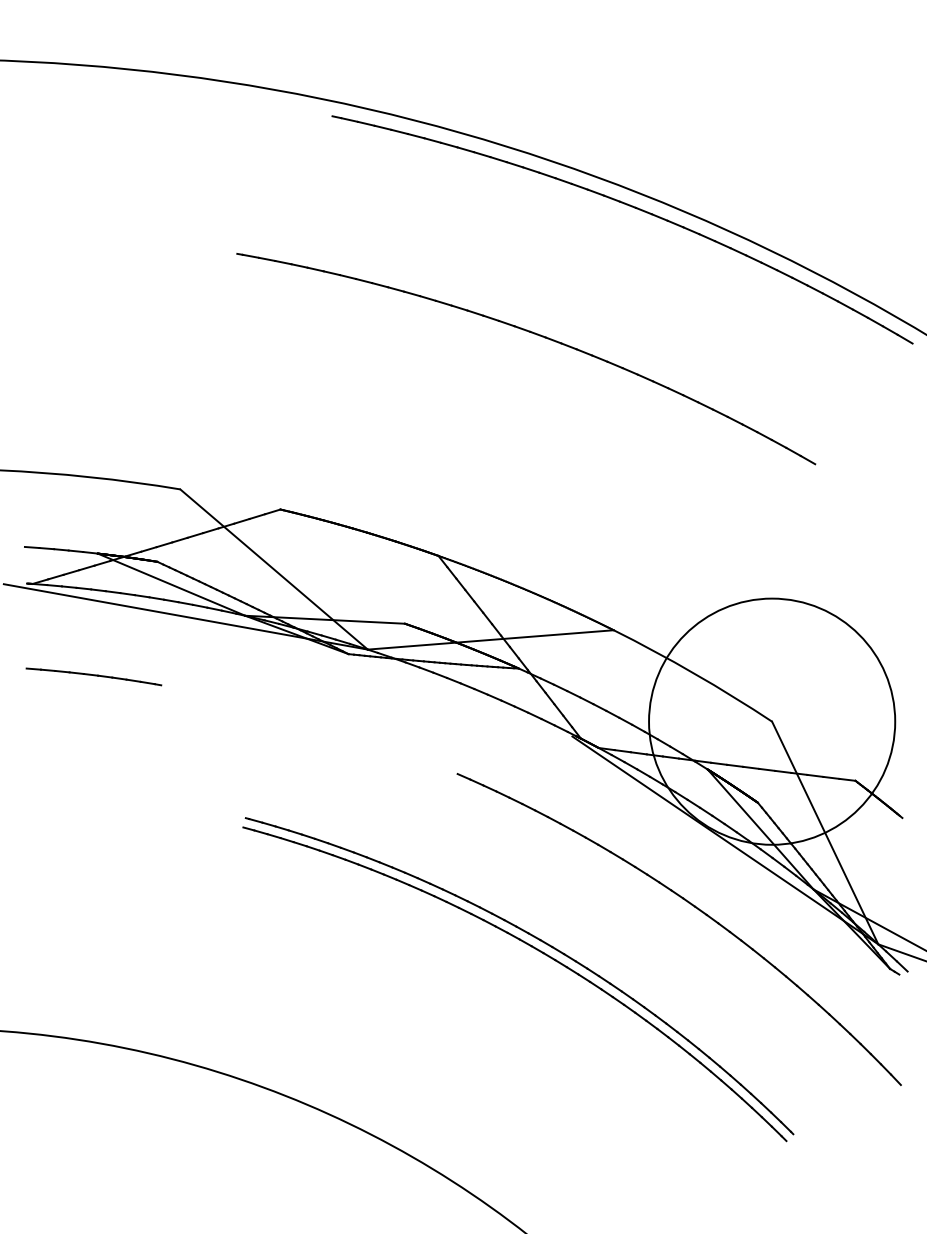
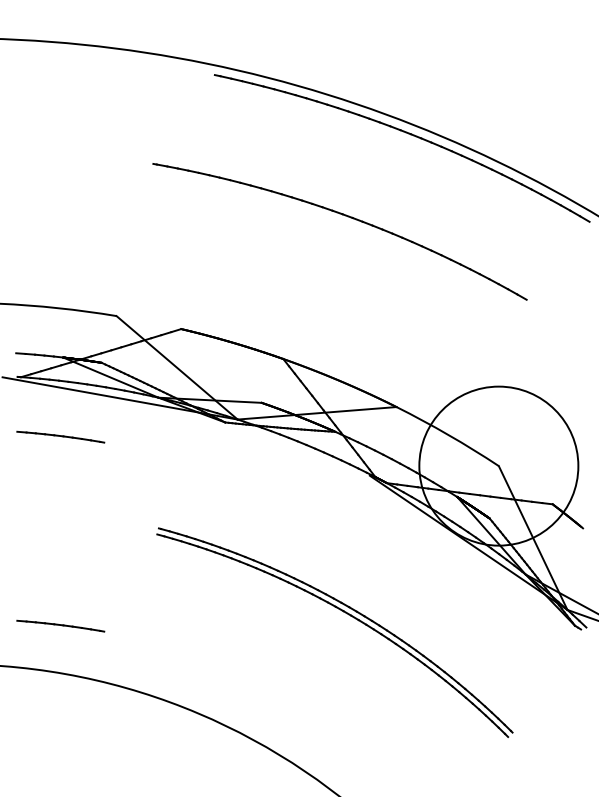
part: (695, 909) -> (449, 587), removed
part: (93, 968) -> (60, 625), added

